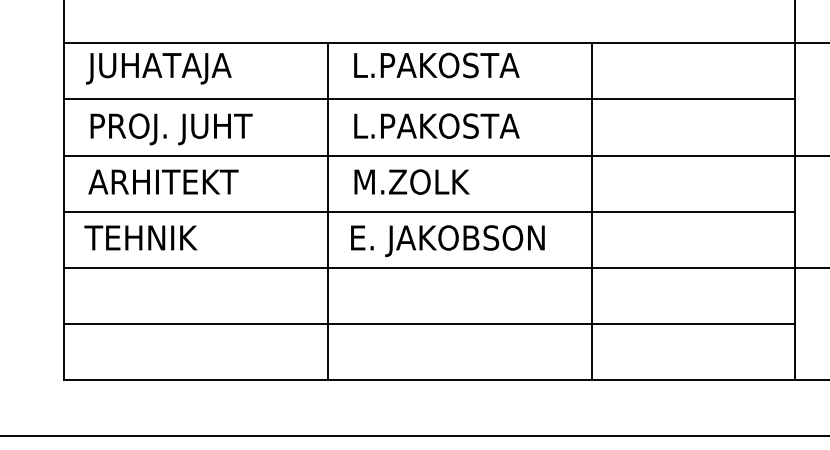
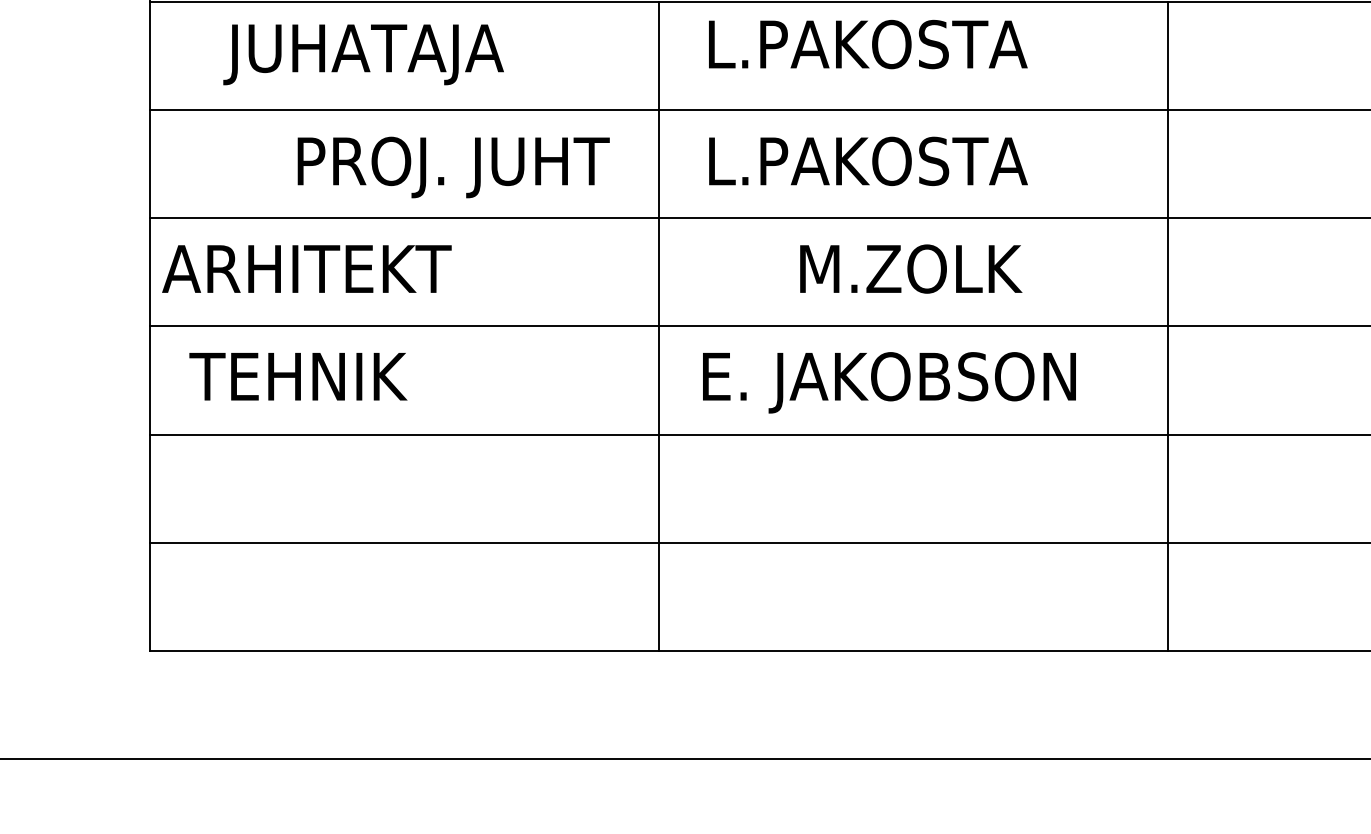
text: (158, 68) -> (362, 54), moved
text: (171, 129) -> (453, 167), moved
text: (163, 181) -> (307, 267), moved
text: (411, 181) -> (909, 267), moved

